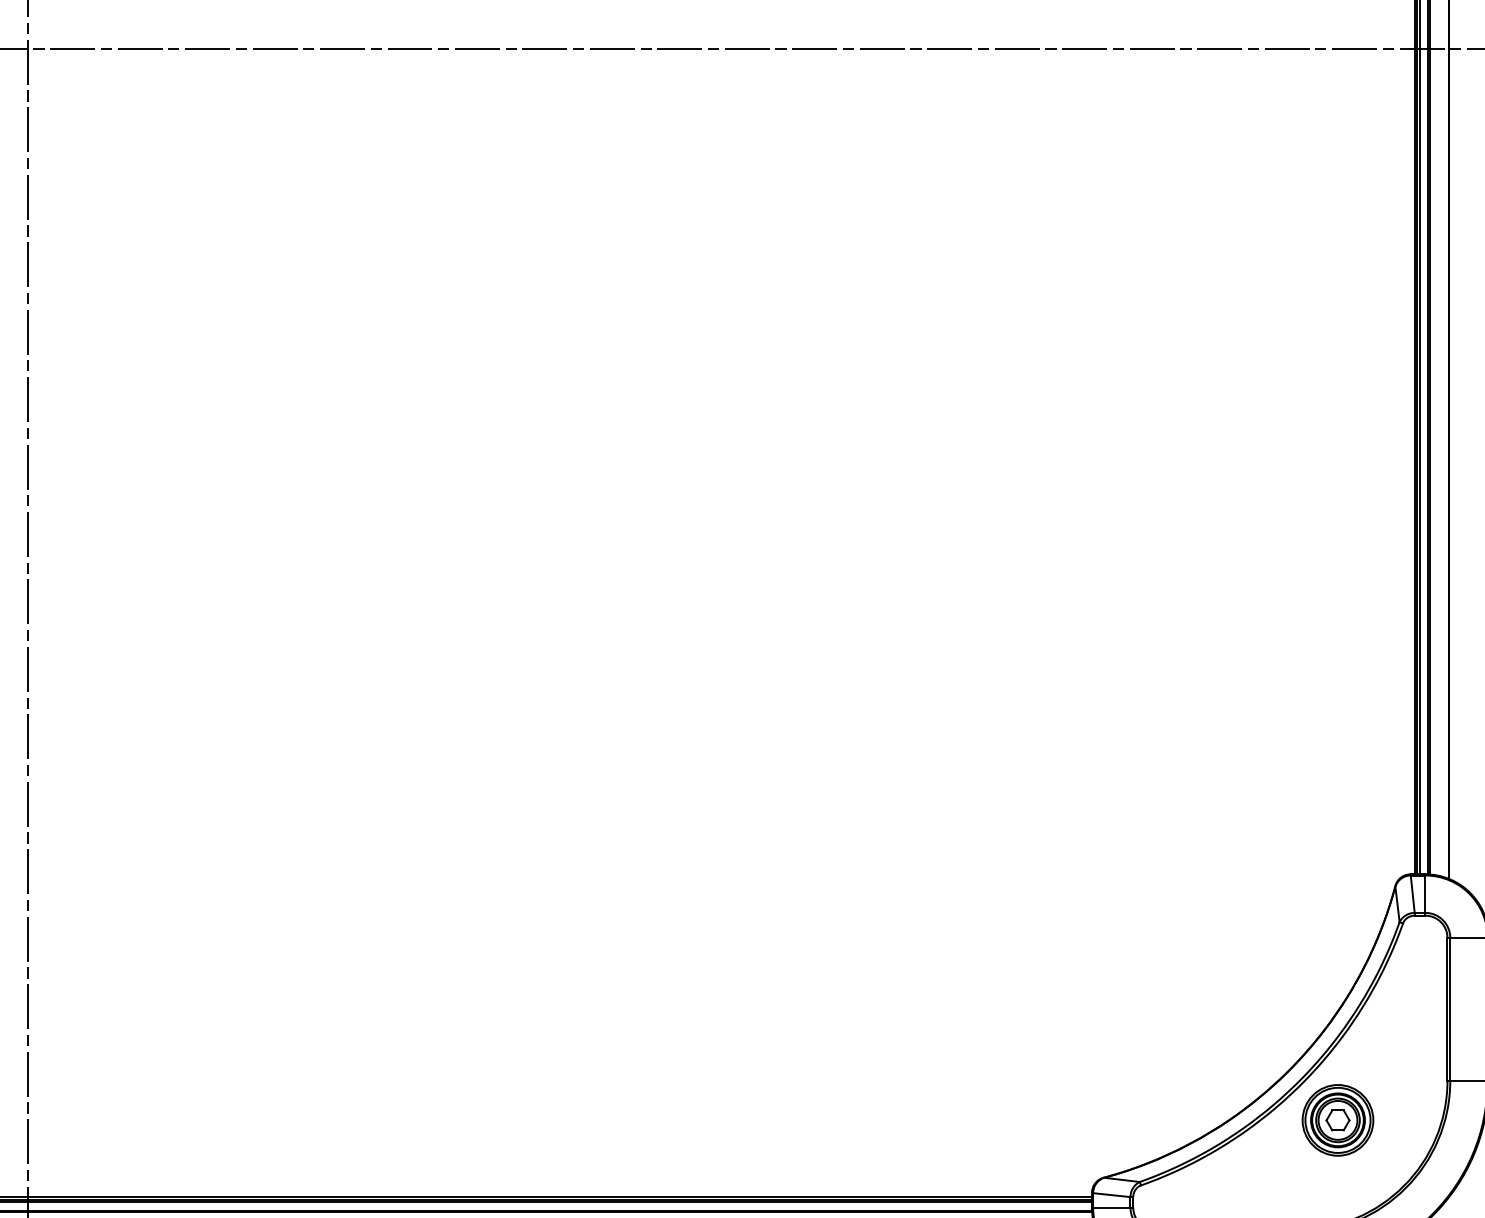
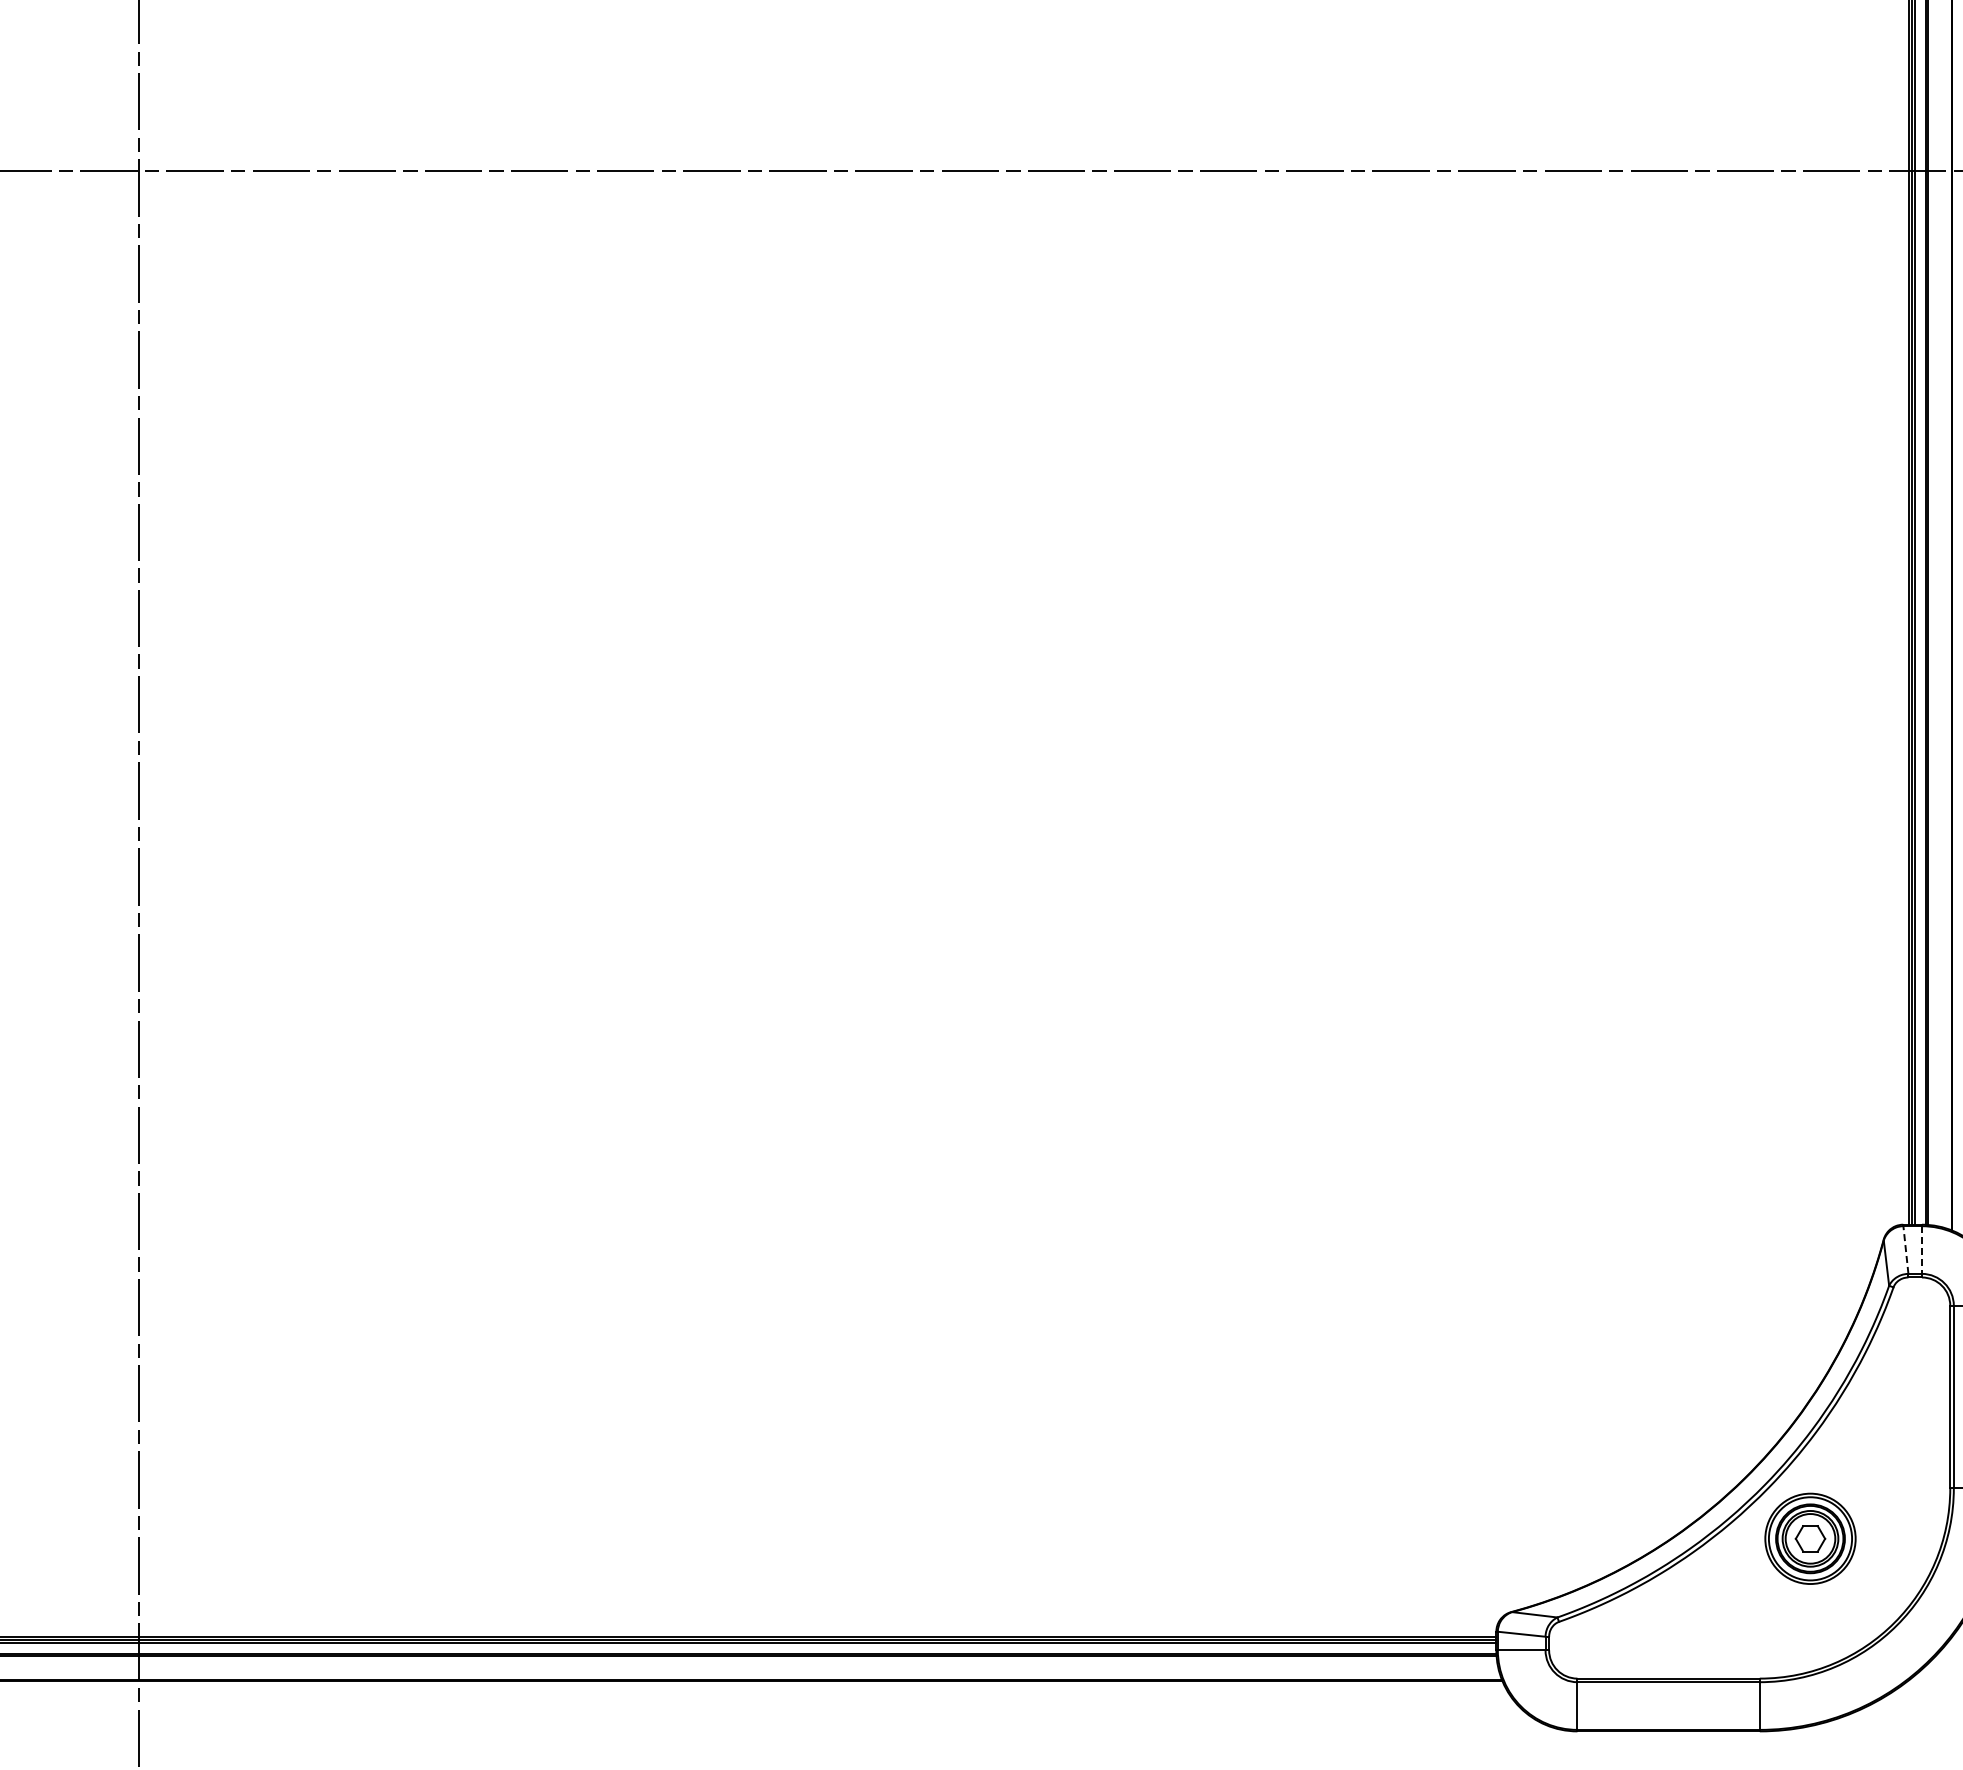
line: (1412, 894) -> (1905, 1250), solid -> dashed
line: (1424, 894) -> (1921, 1250), solid -> dashed

